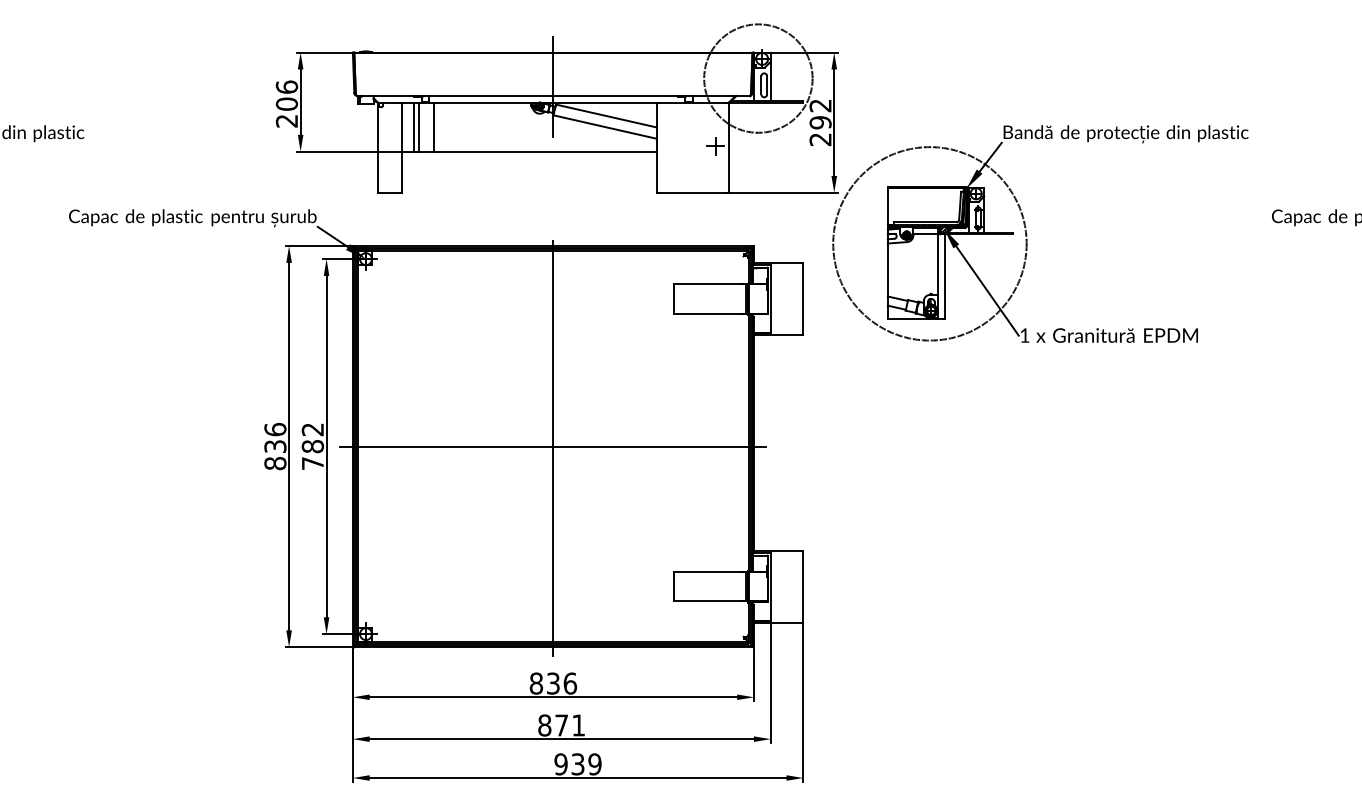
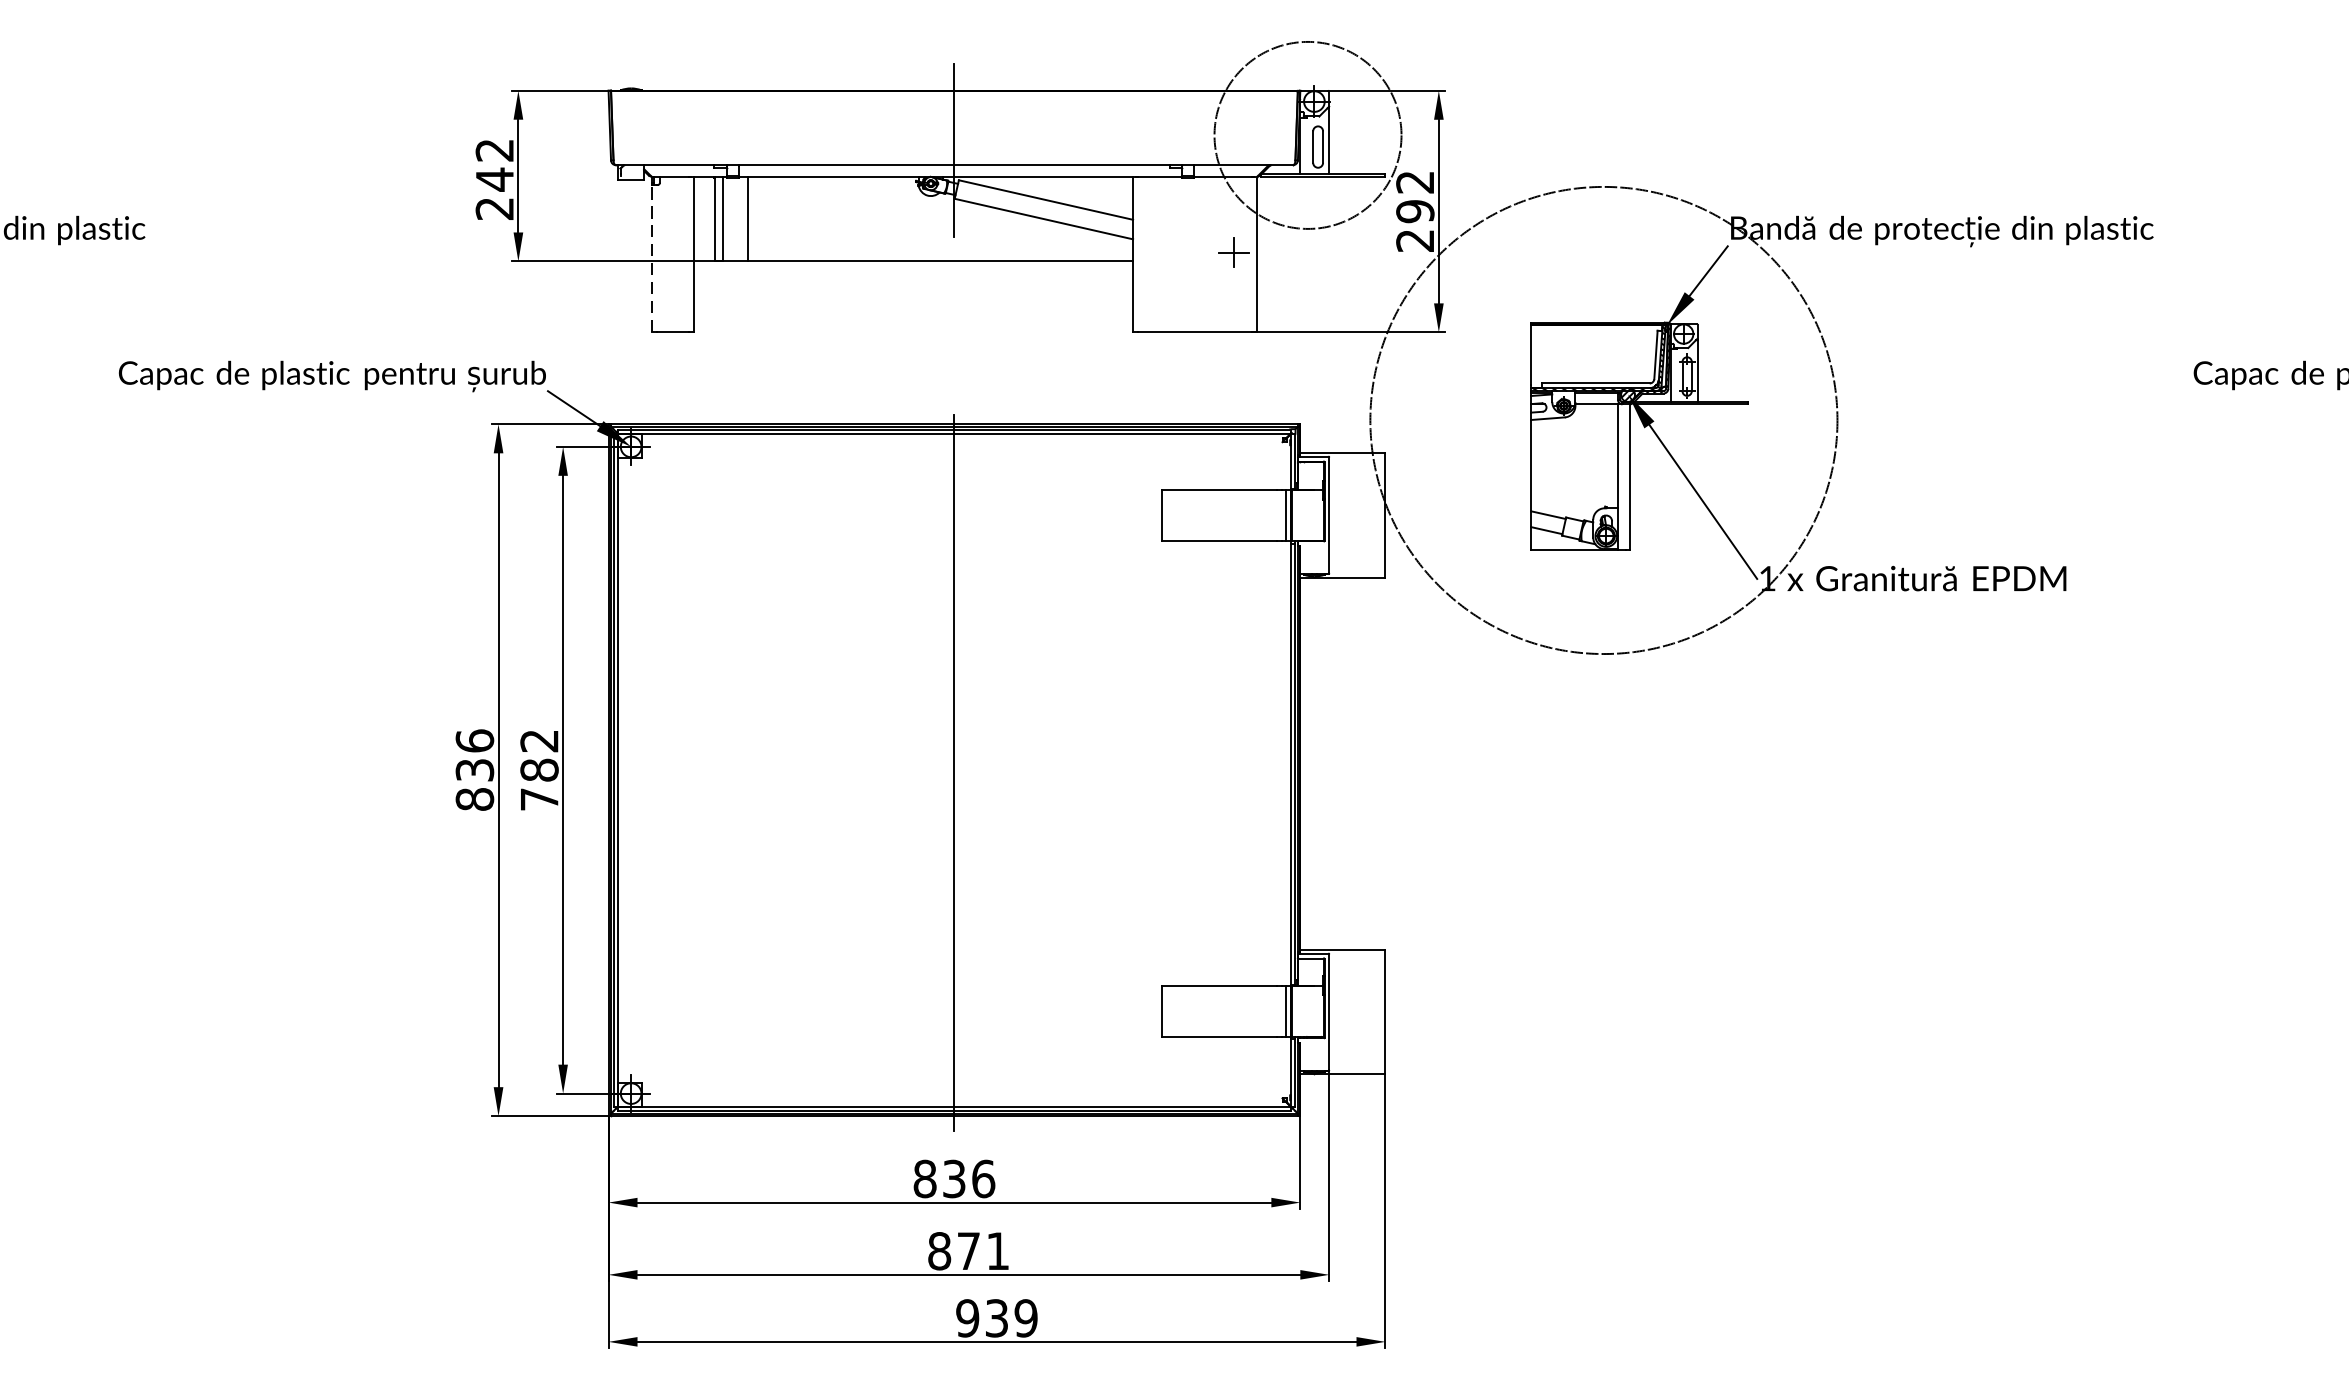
text: (286, 95) -> (494, 164), 206 -> 242
line: (377, 150) -> (650, 259), solid -> dashed
circle: (929, 243) -> (1603, 419), size x1.4
line: (552, 446) -> (952, 770), removed

